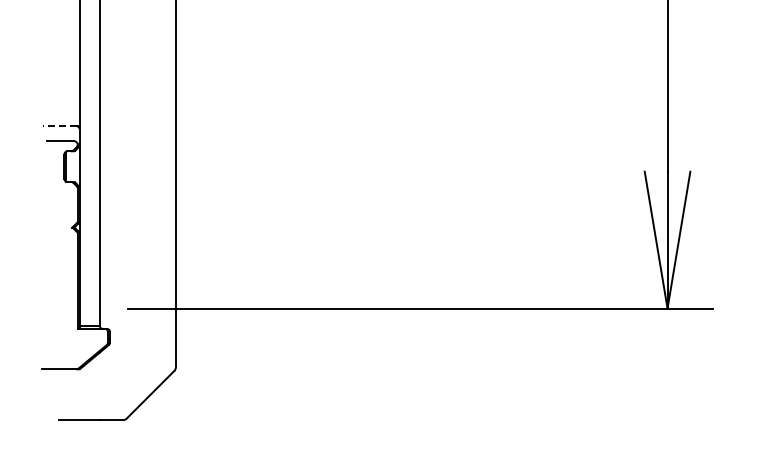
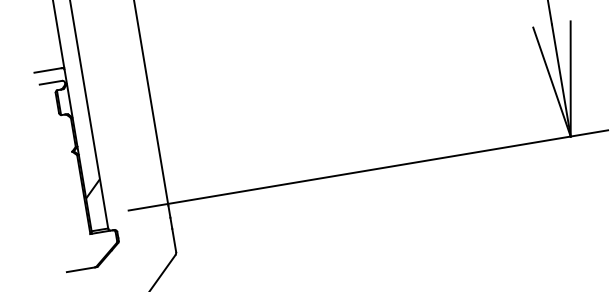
line: (59, 126) -> (47, 70), dashed -> solid
hatch: (89, 275) -> (92, 188), added

